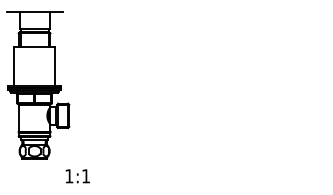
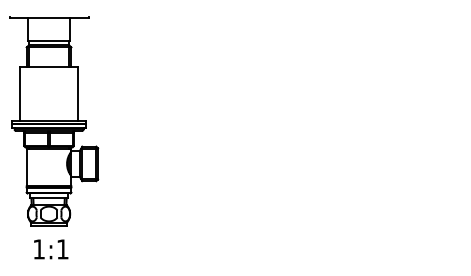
text: (78, 176) -> (51, 249), moved

